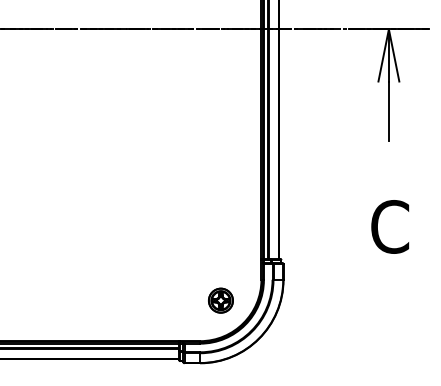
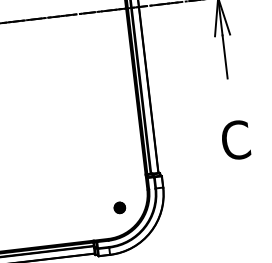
part: (220, 300) -> (119, 207), size x0.6

